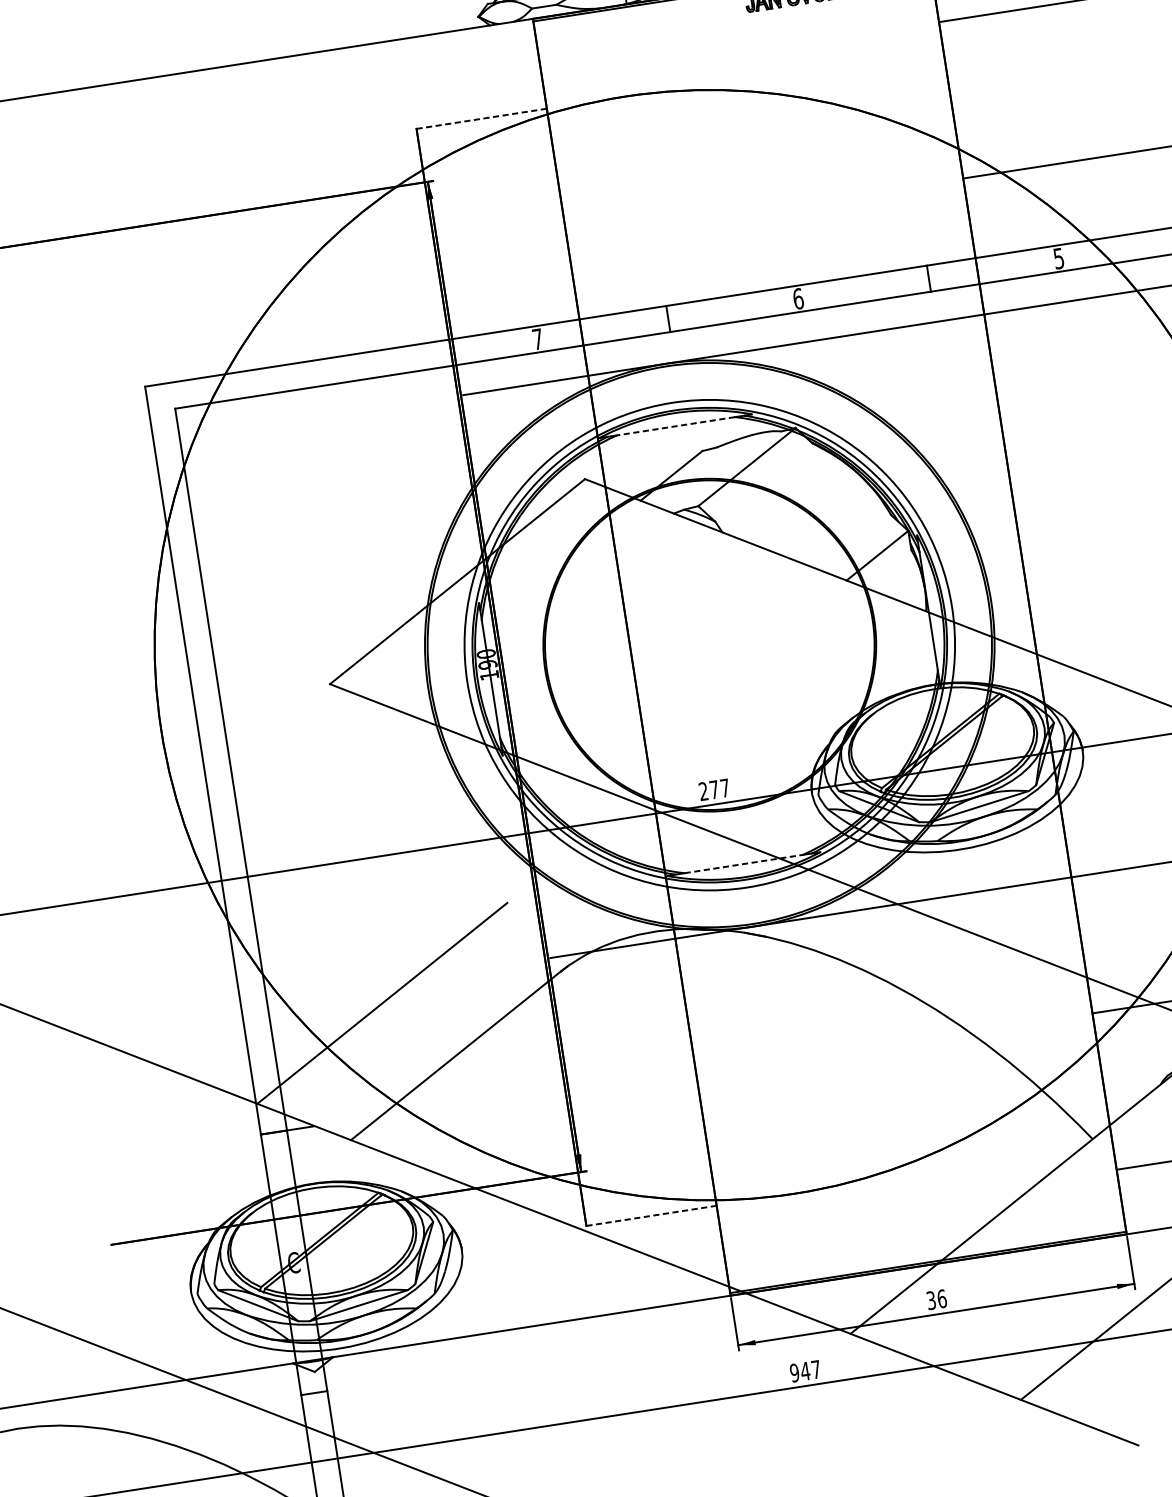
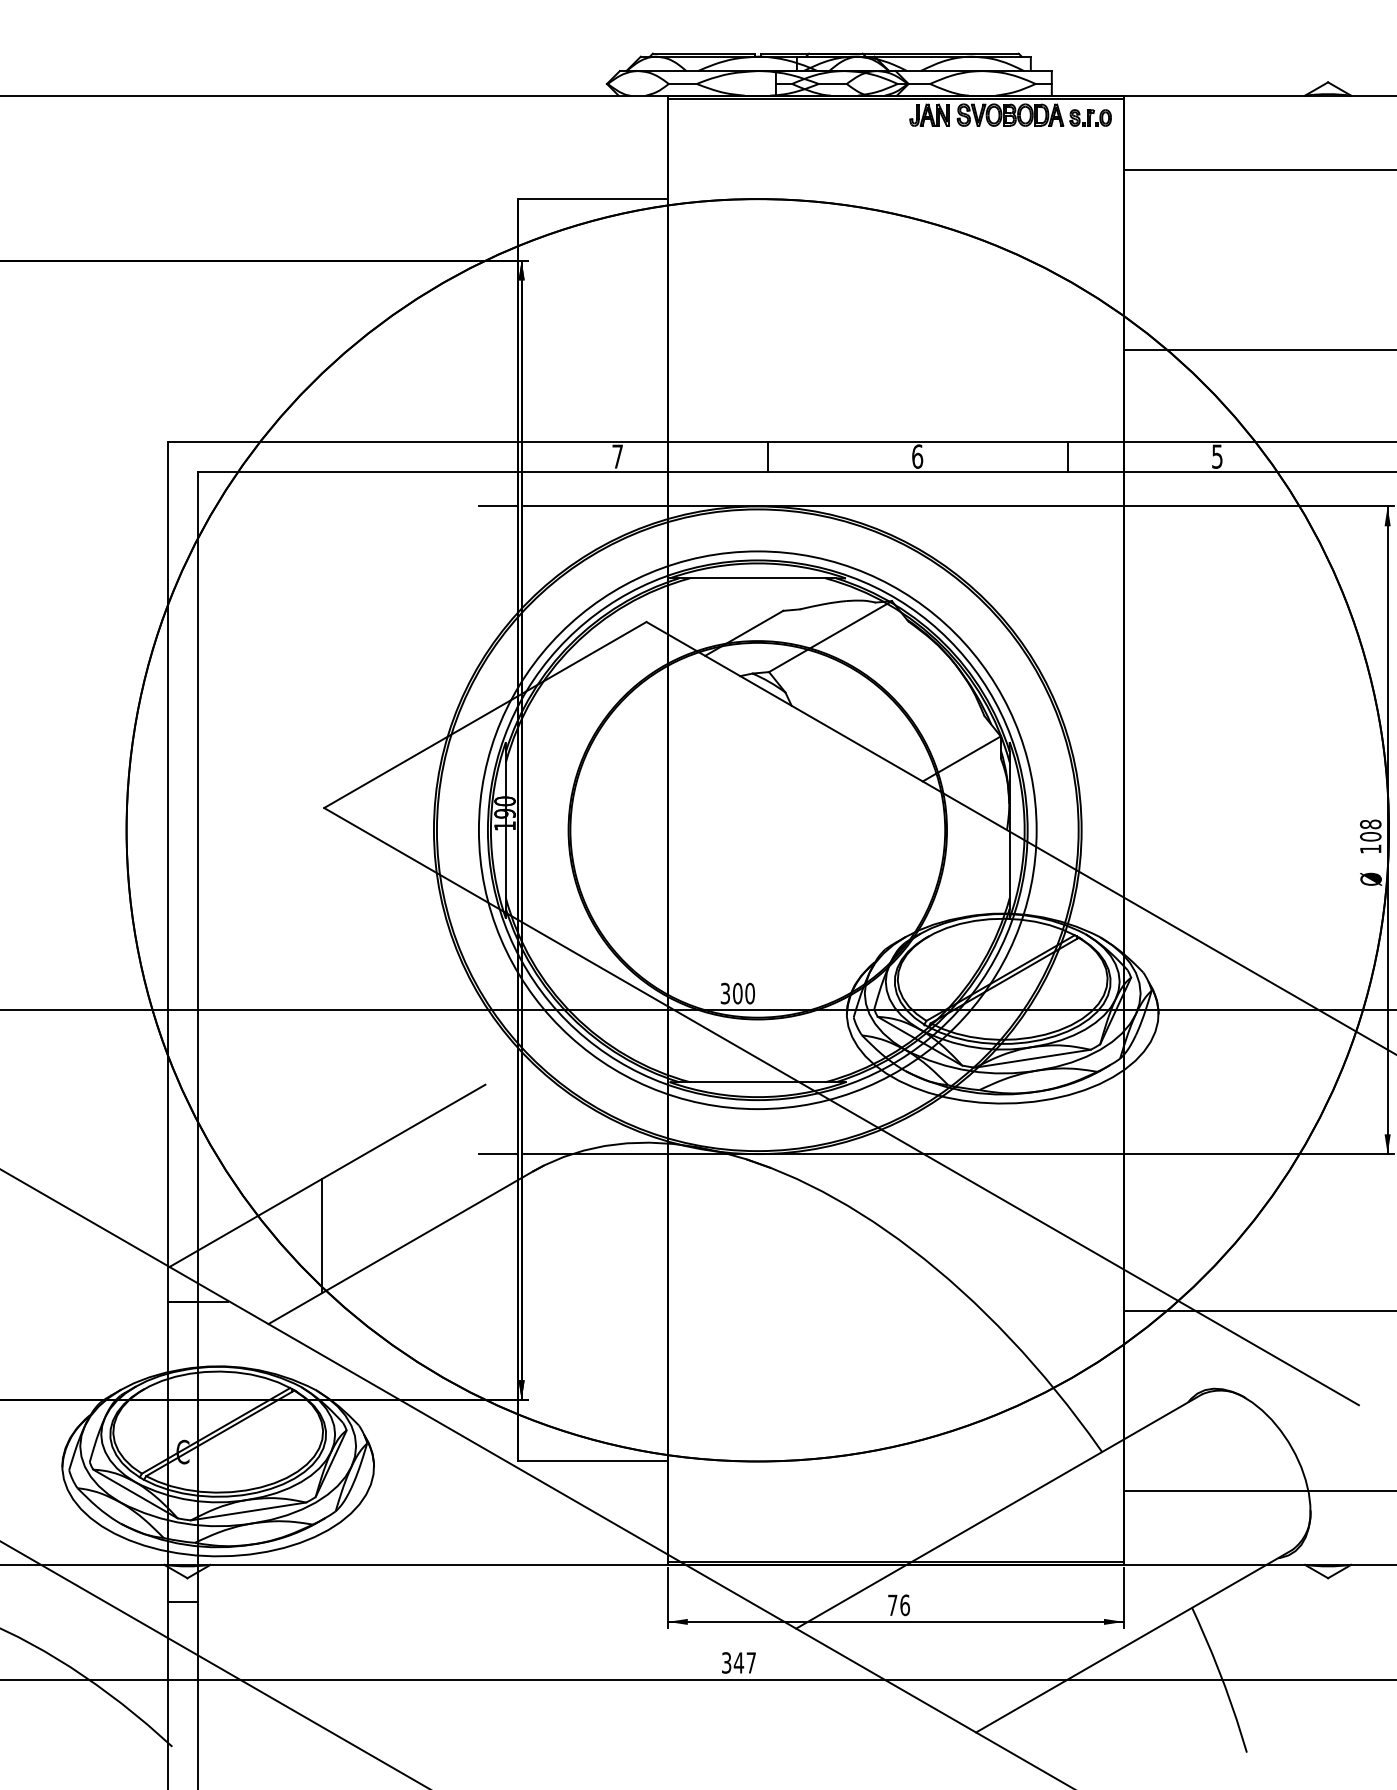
line: (482, 119) -> (593, 199), dashed -> solid
line: (440, 398) -> (498, 506), added
line: (675, 426) -> (757, 578), dashed -> solid
text: (714, 789) -> (737, 993), 277 -> 300
line: (743, 864) -> (757, 1082), dashed -> solid
line: (528, 961) -> (498, 1154), added
line: (386, 1055) -> (322, 1235), added
line: (651, 1215) -> (593, 1461), dashed -> solid
text: (931, 1300) -> (892, 1605), 36 -> 76
text: (794, 1372) -> (726, 1662), 947 -> 347

